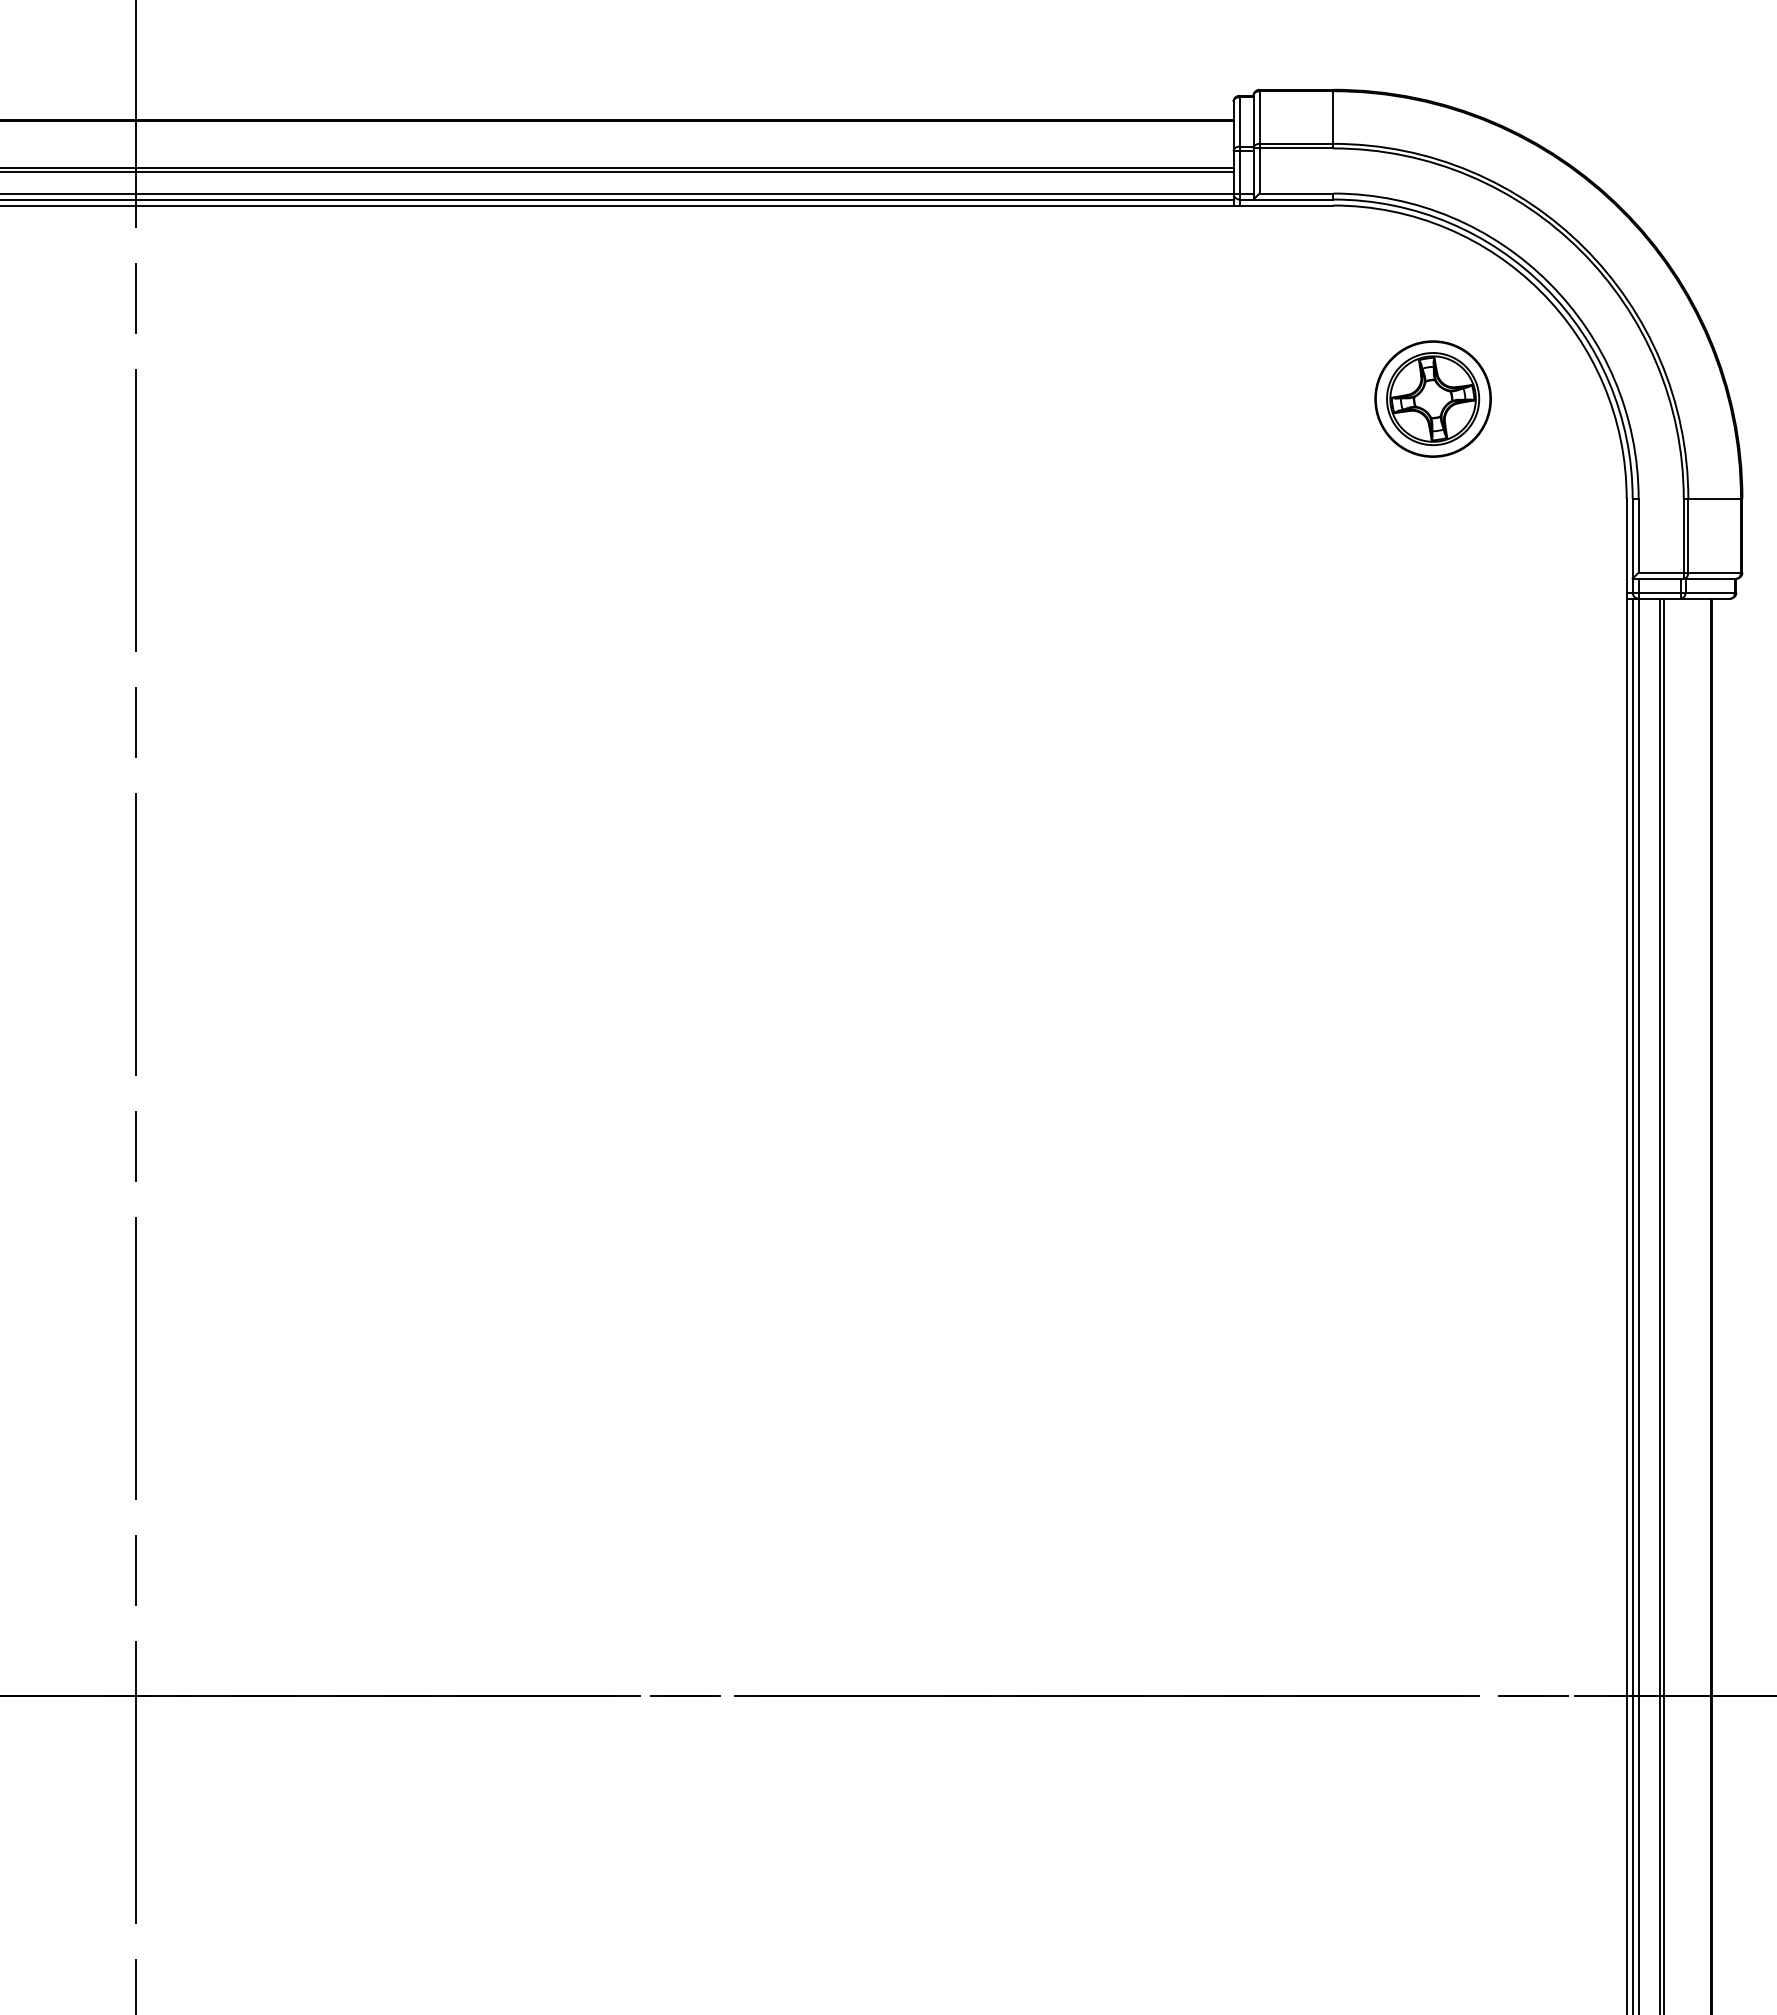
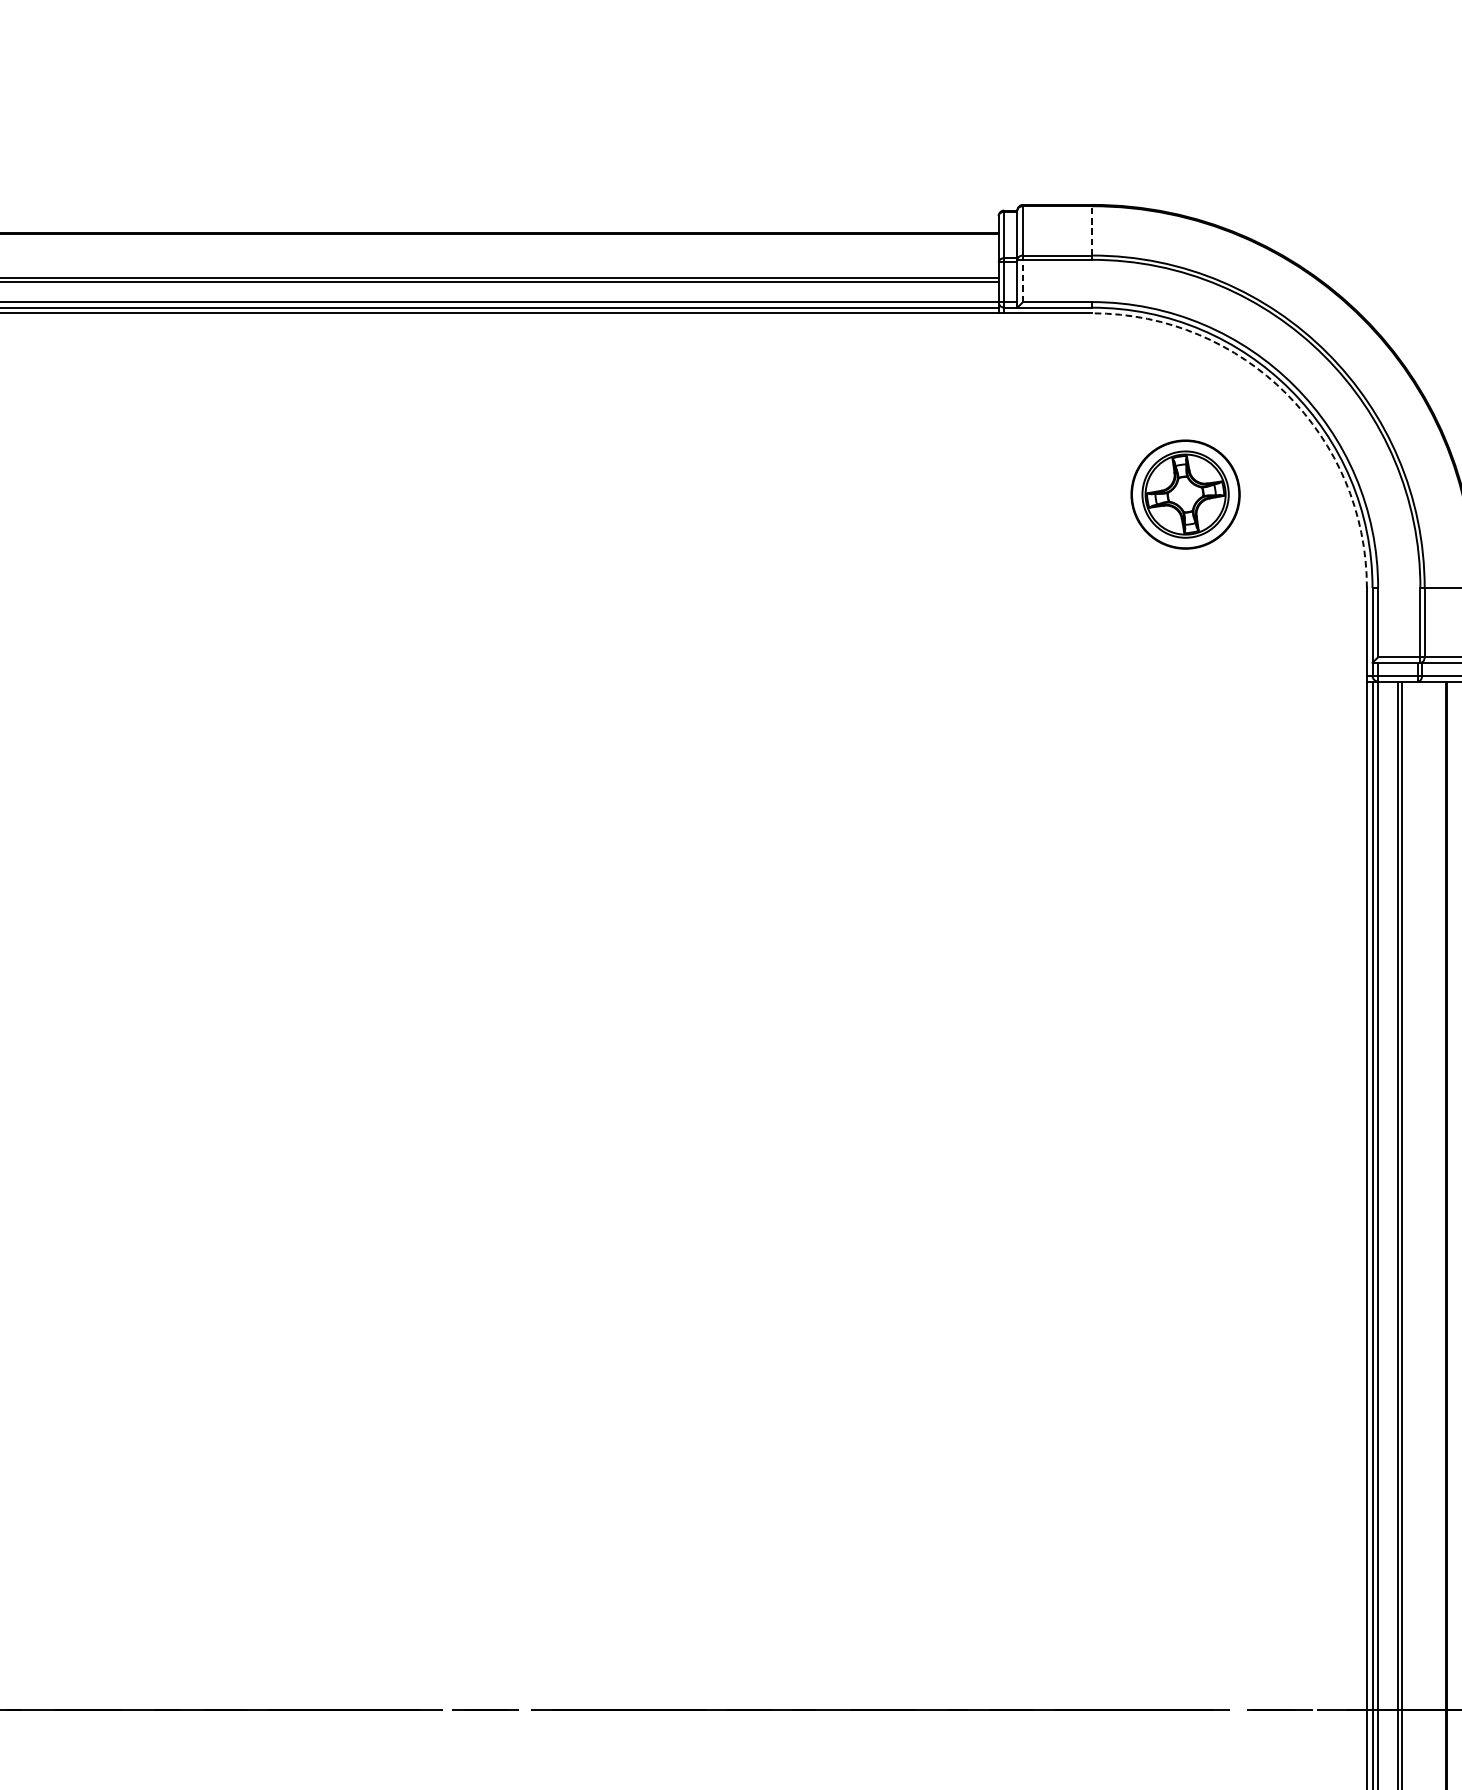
line: (1333, 117) -> (1092, 230), solid -> dashed
line: (1259, 171) -> (1022, 281), solid -> dashed
arc: (1540, 291) -> (1286, 393), solid -> dashed

